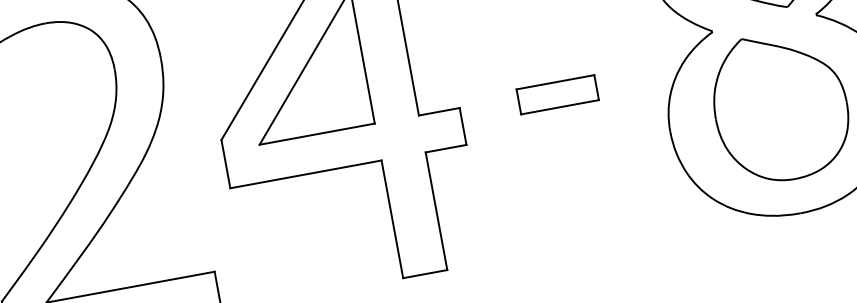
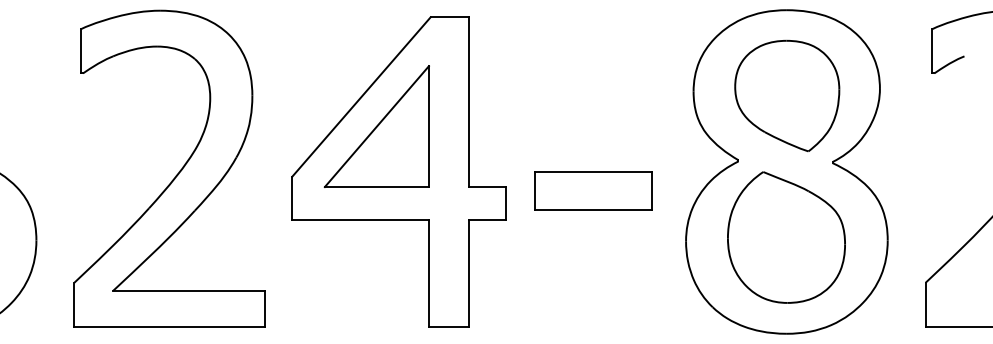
part: (557, 94) -> (593, 190), size x1.67

